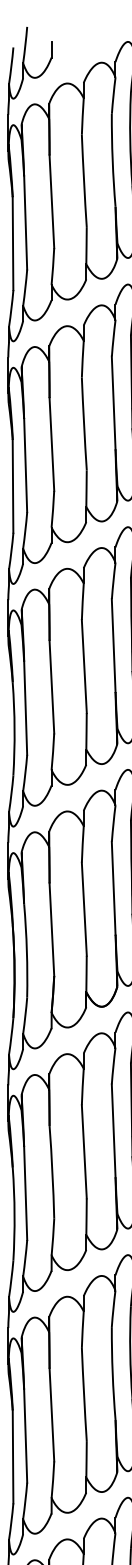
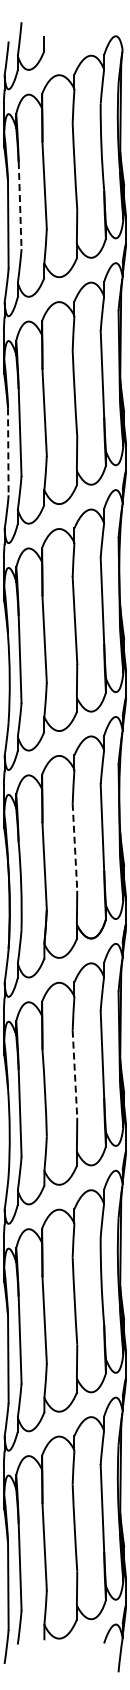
line: (26, 222) -> (20, 205), solid -> dashed
line: (13, 487) -> (8, 452), solid -> dashed
line: (83, 909) -> (74, 847), solid -> dashed
line: (83, 1152) -> (74, 1074), solid -> dashed

